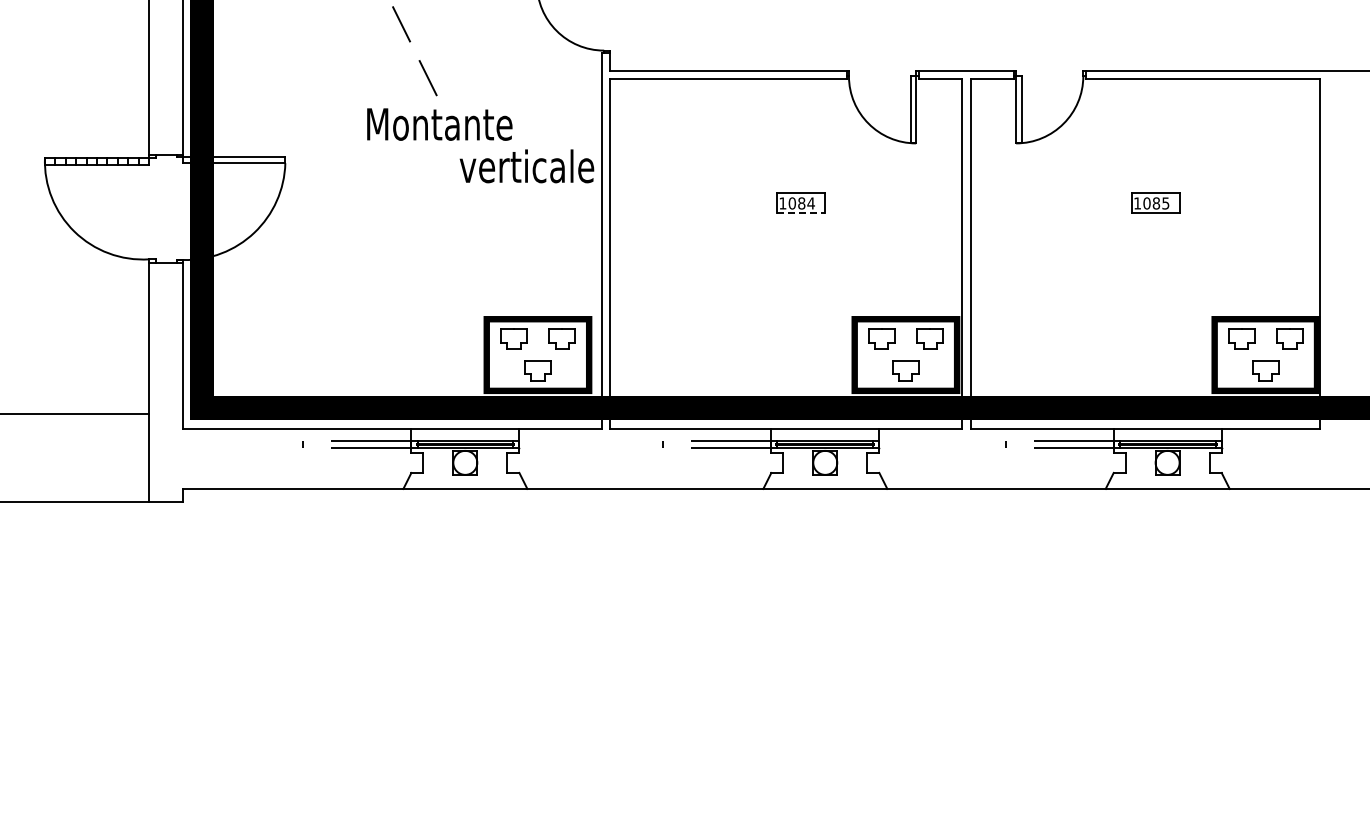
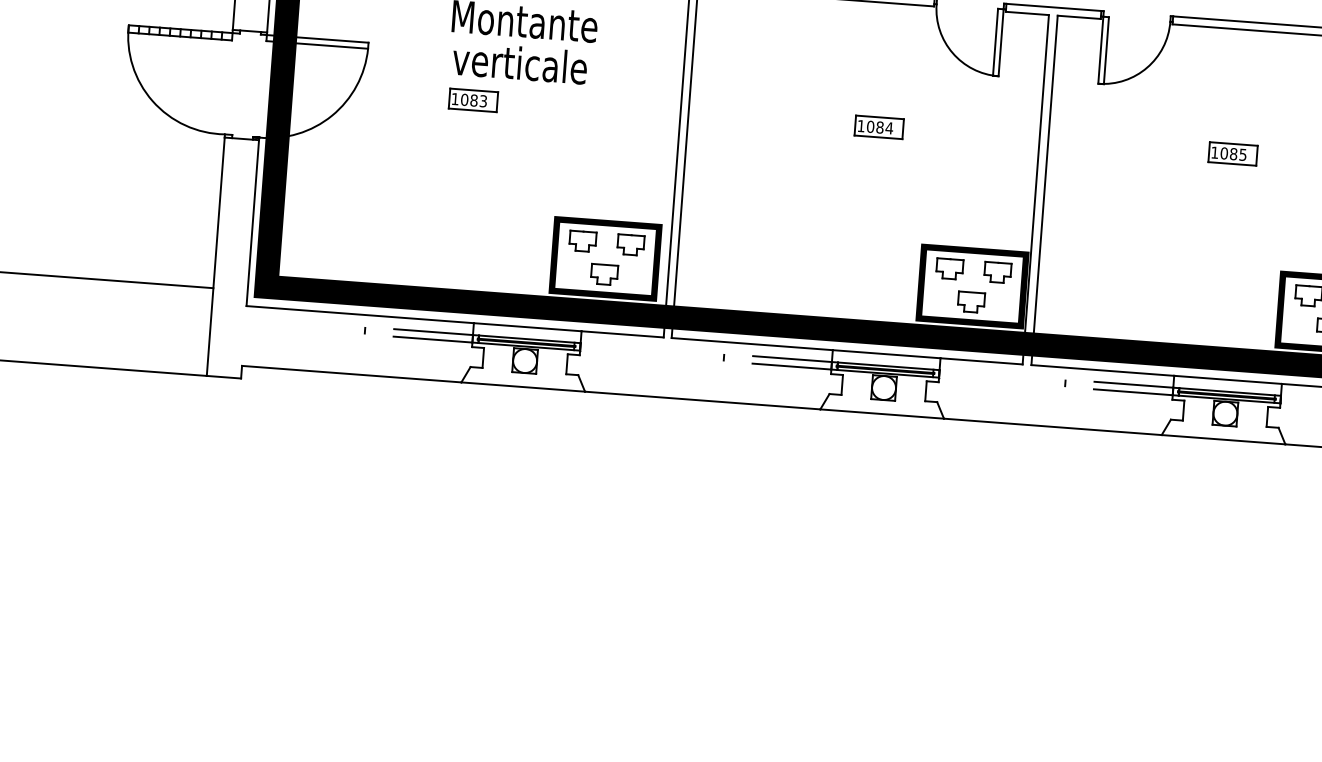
text: (526, 166) -> (519, 63), moved
part: (393, 206) -> (472, 100), added
line: (800, 213) -> (878, 137), dashed -> solid

